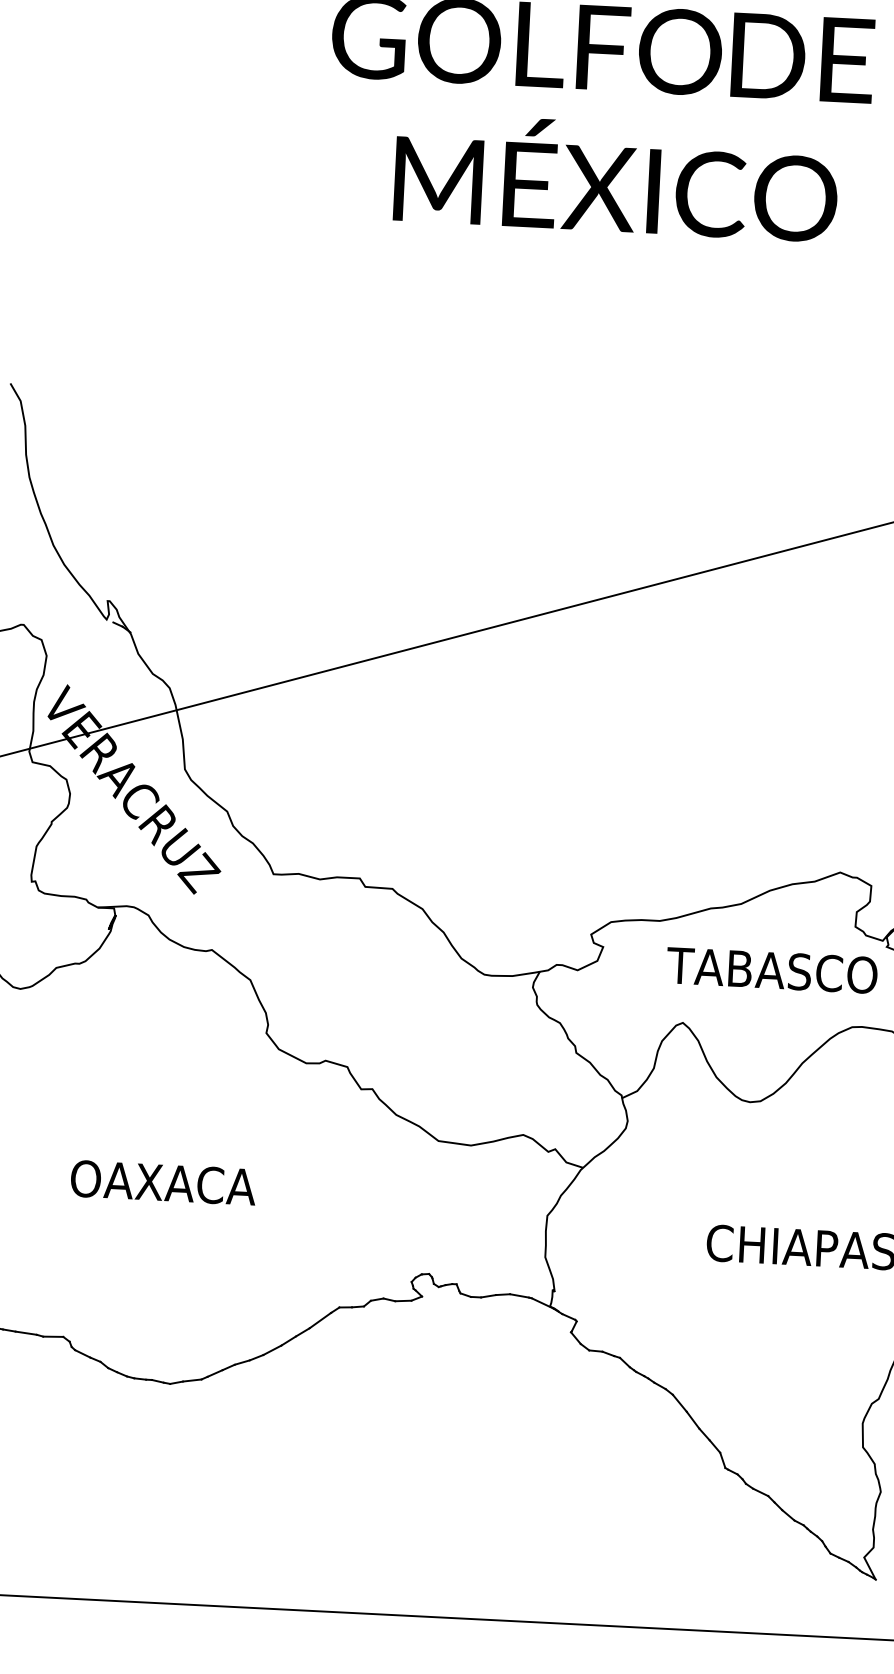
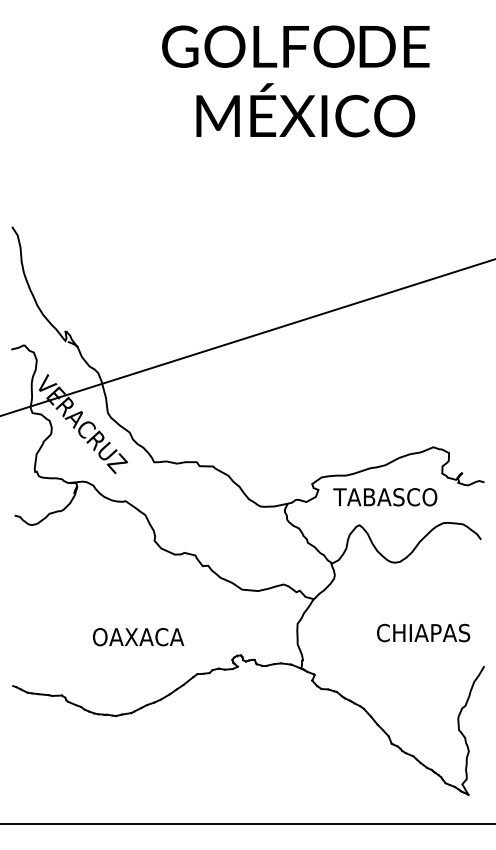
text: (772, 971) -> (385, 497), moved
text: (163, 1183) -> (138, 637), moved

